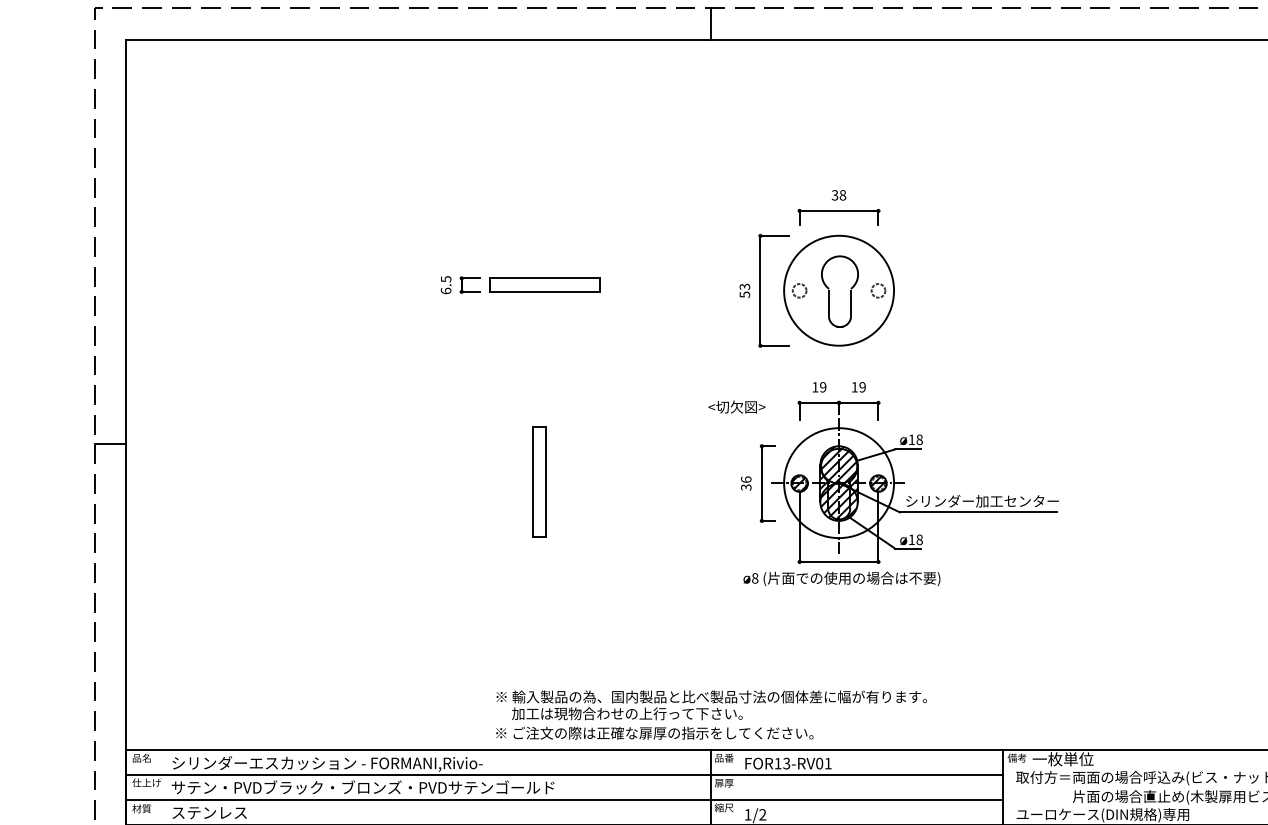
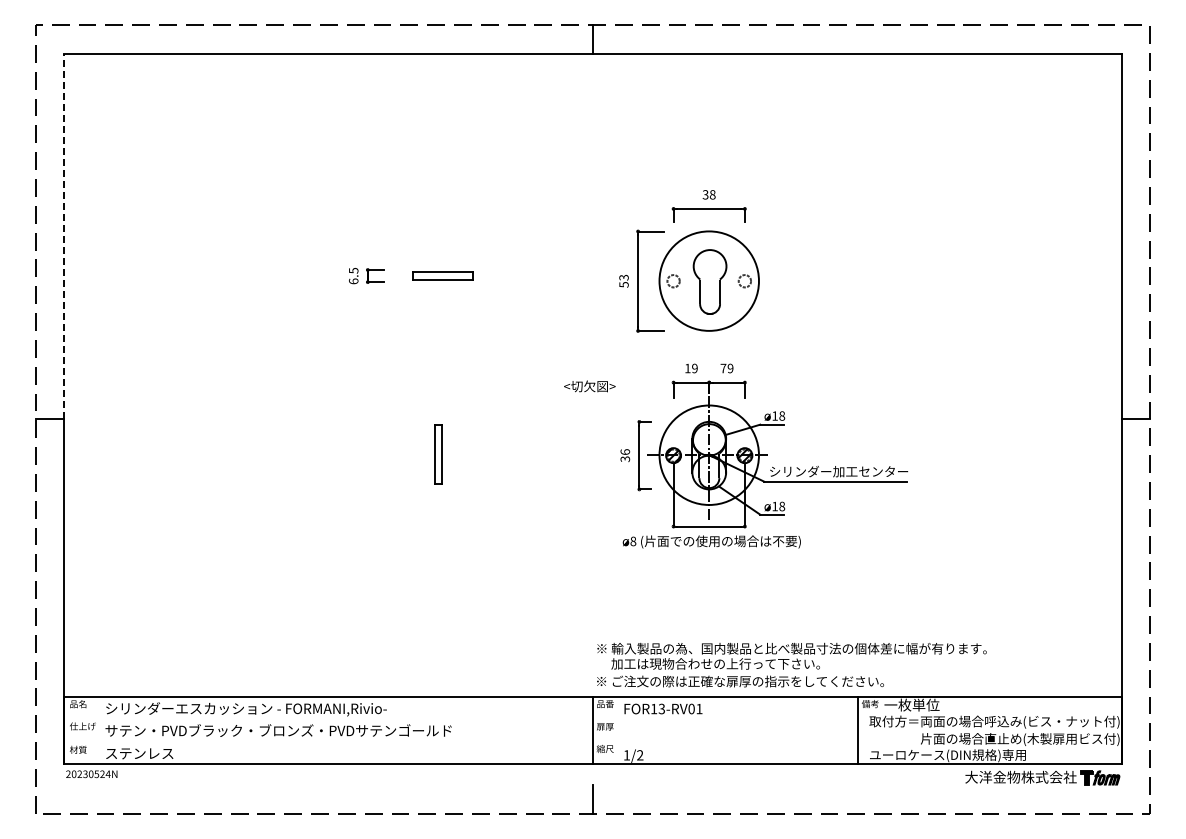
line: (126, 241) -> (64, 236), solid -> dashed
part: (544, 284) -> (442, 275), size x0.6
text: (854, 387) -> (723, 368), 19 -> 79
text: (736, 407) -> (589, 386), moved
part: (538, 482) -> (437, 454), size x0.6
hatch: (839, 483) -> (709, 455), removed
text: (711, 714) -> (791, 664), moved
line: (564, 775) -> (460, 719), removed
line: (564, 799) -> (460, 741), removed

